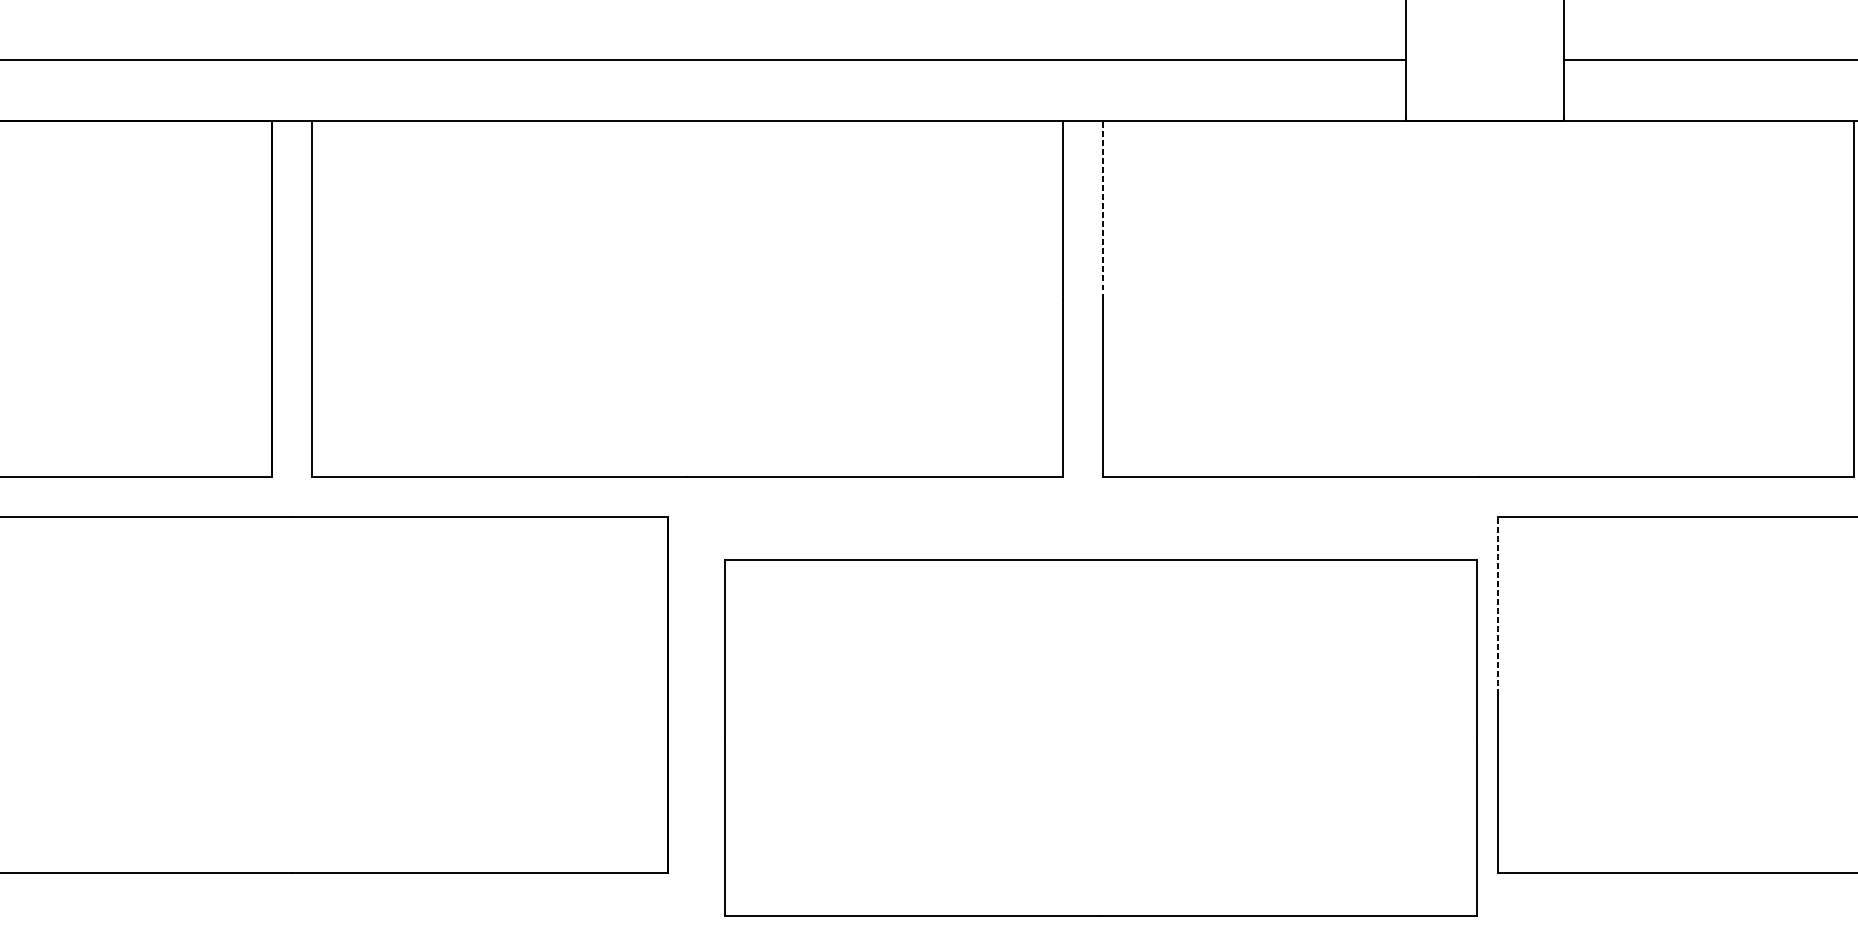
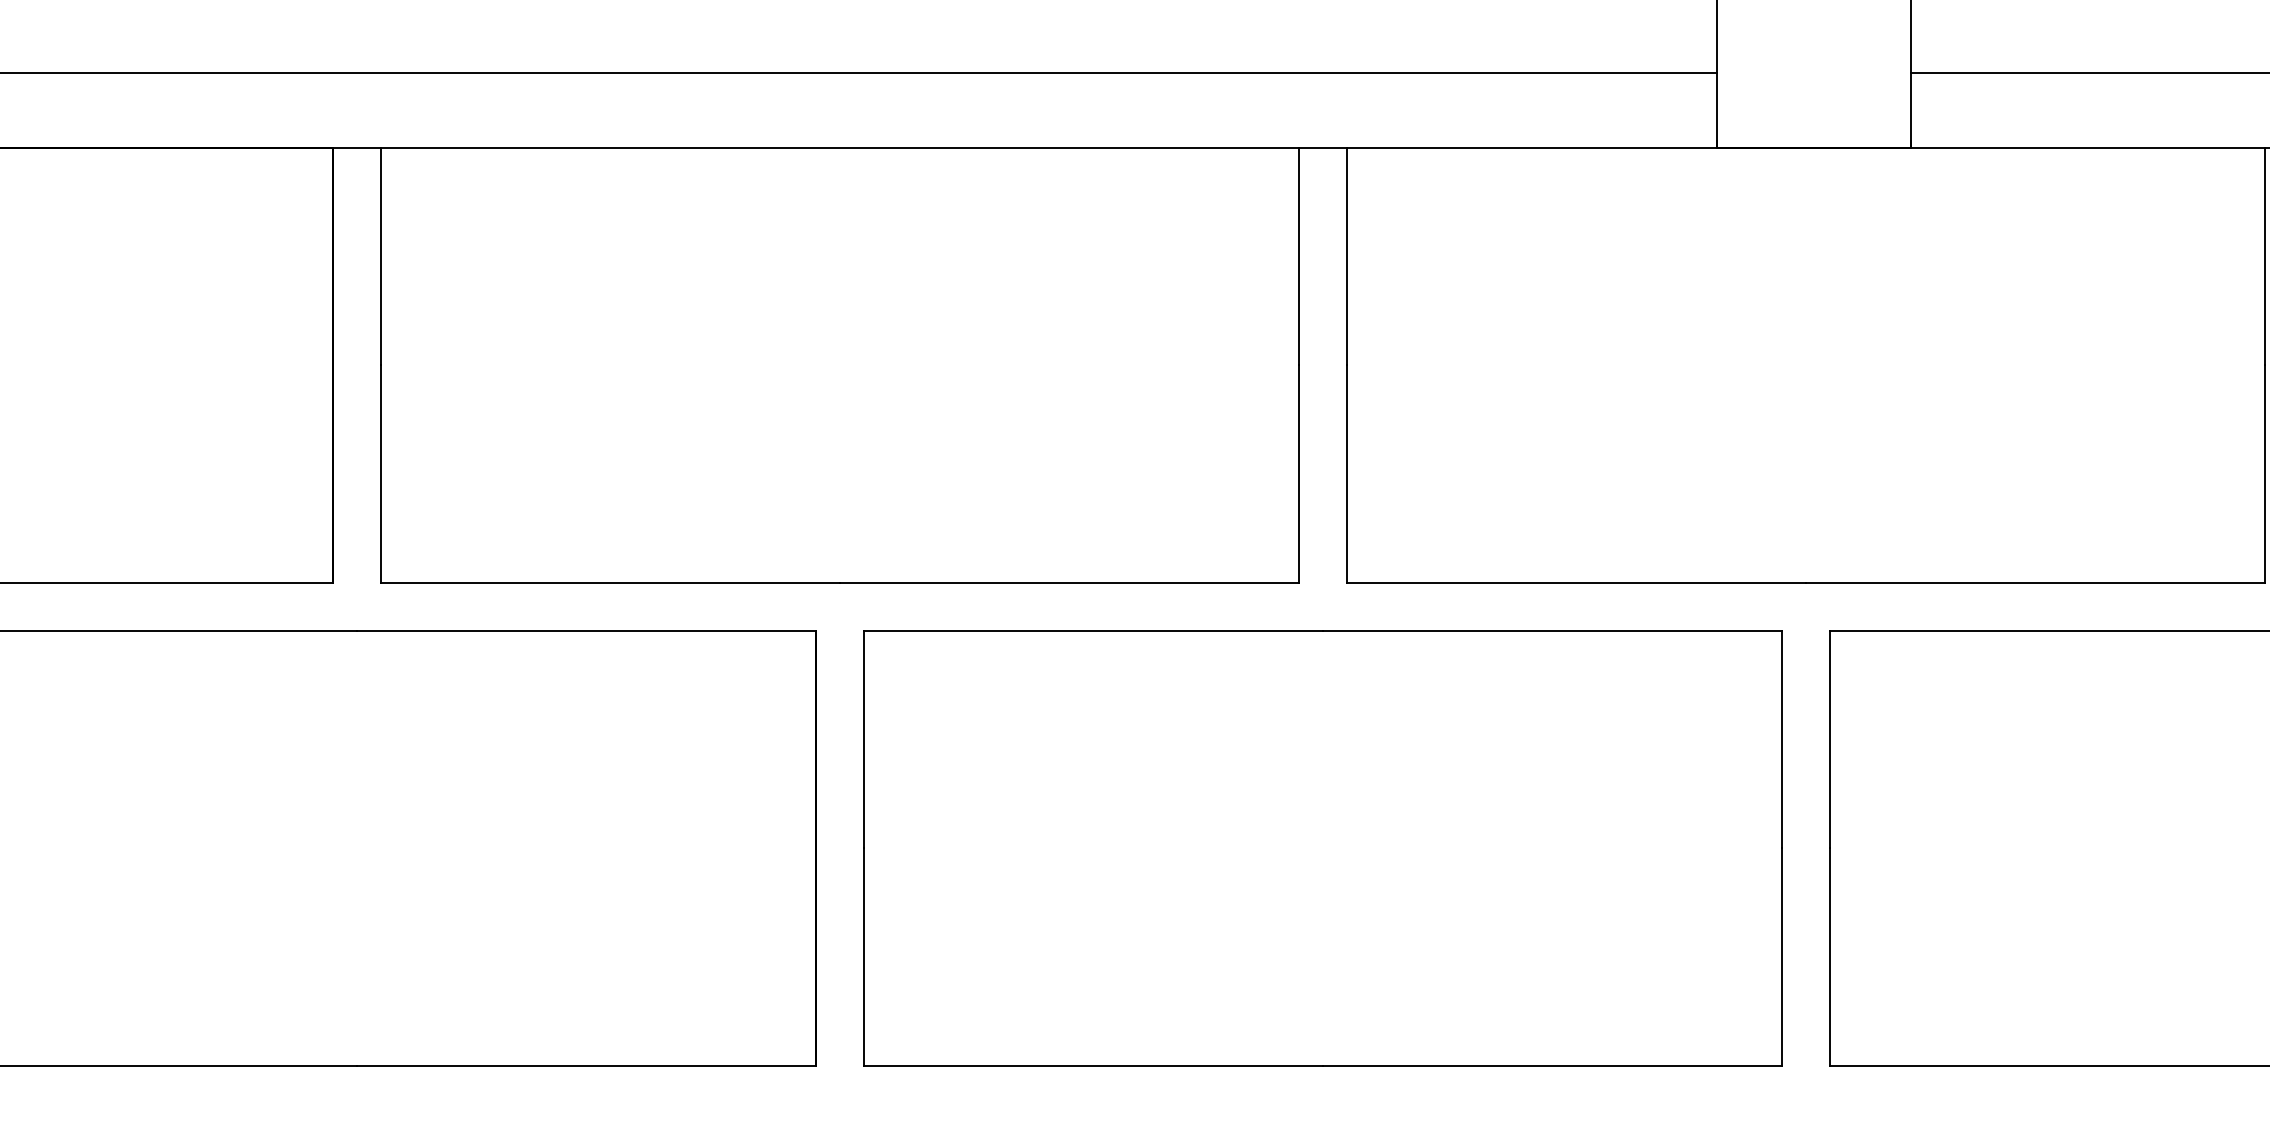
line: (1102, 210) -> (1347, 256), dashed -> solid
line: (1498, 605) -> (1830, 739), dashed -> solid
part: (1100, 738) -> (1322, 848), moved

